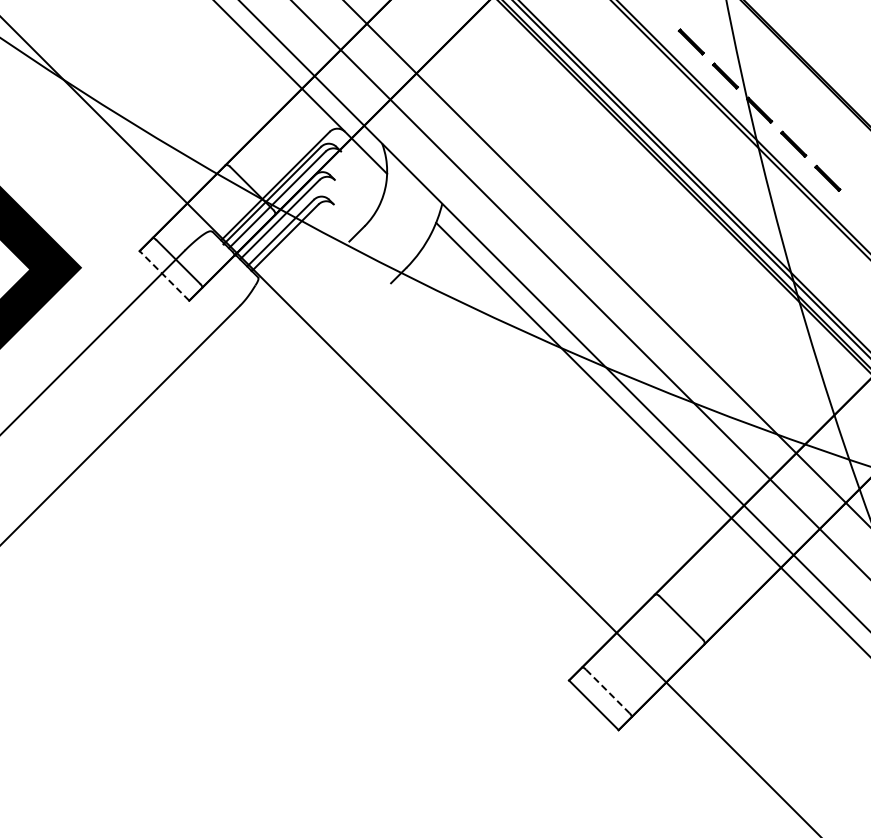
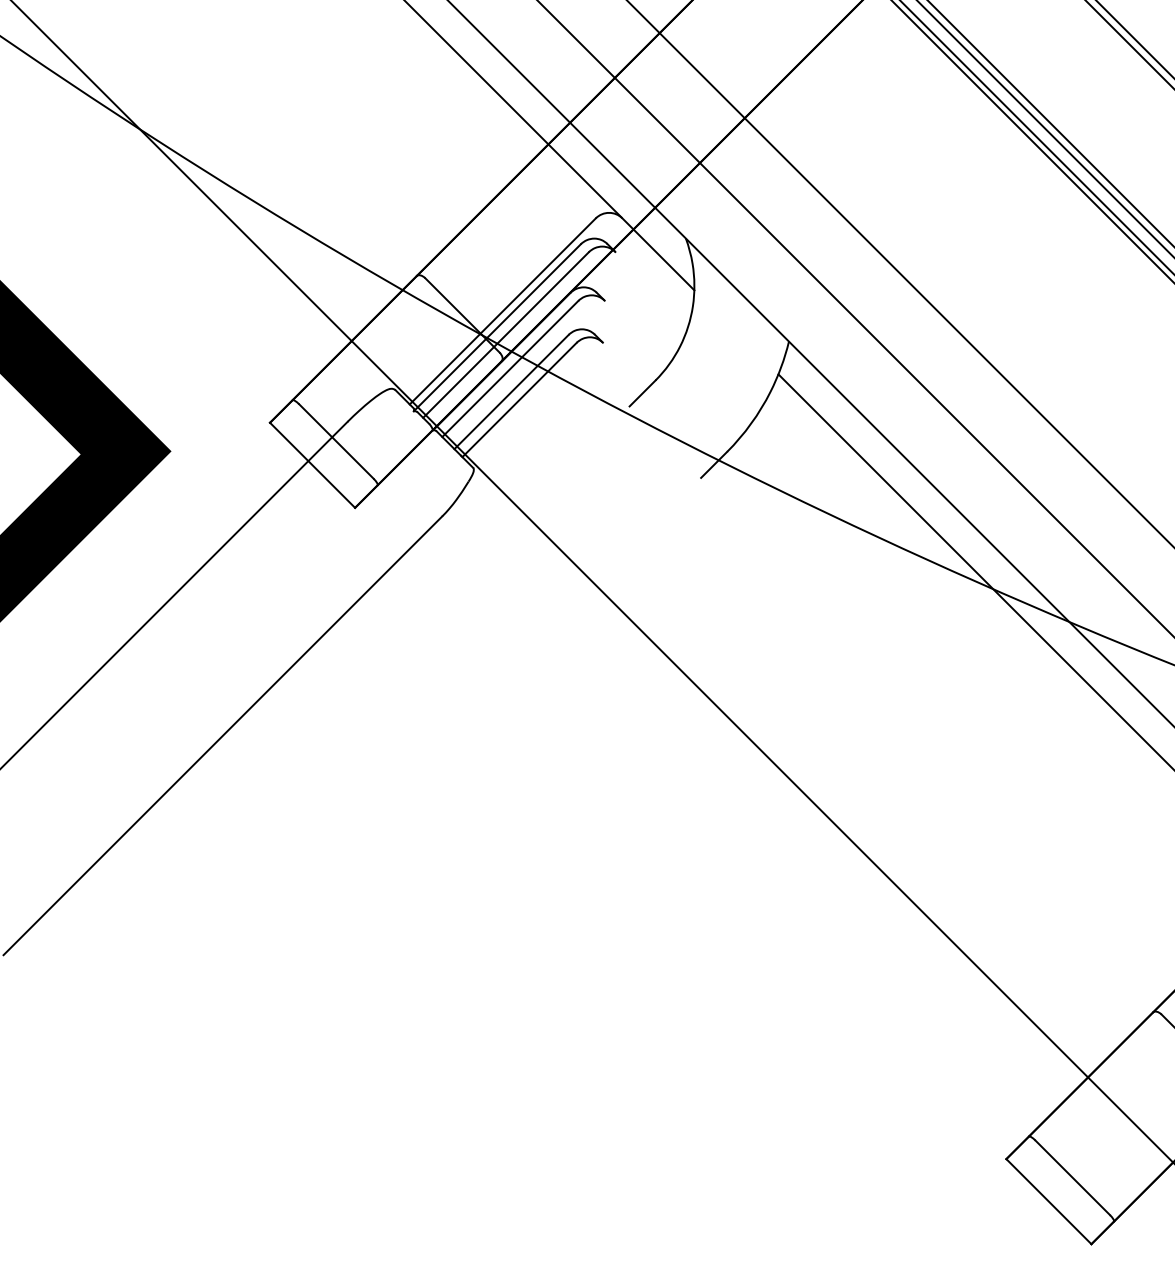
line: (164, 275) -> (312, 464), dashed -> solid
line: (607, 691) -> (1072, 1177), dashed -> solid

